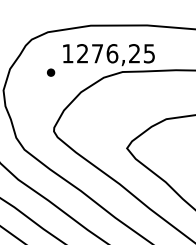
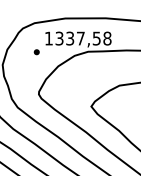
text: (116, 53) -> (83, 38), 1276,25 -> 1337,58

